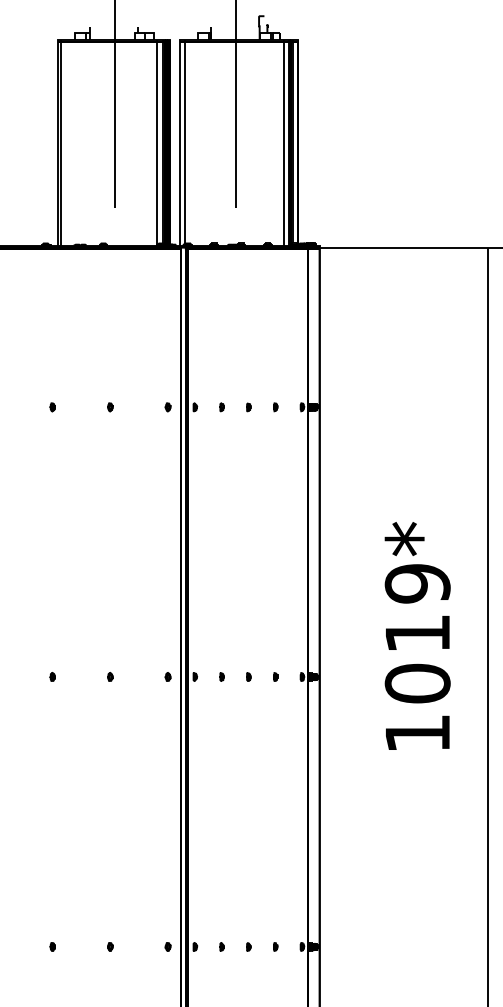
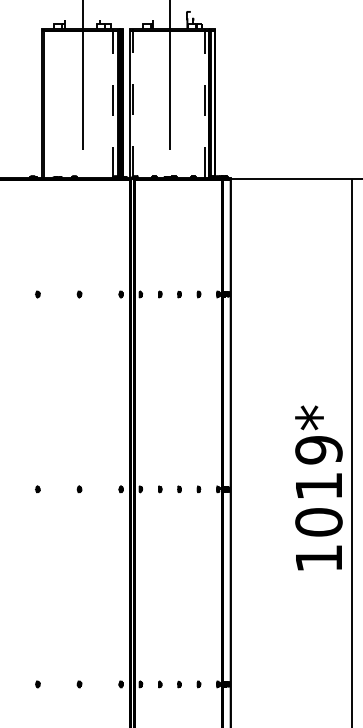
line: (184, 141) -> (133, 102), solid -> dashed
line: (156, 142) -> (112, 103), solid -> dashed
line: (284, 142) -> (205, 103), solid -> dashed
text: (417, 635) -> (318, 487), moved

